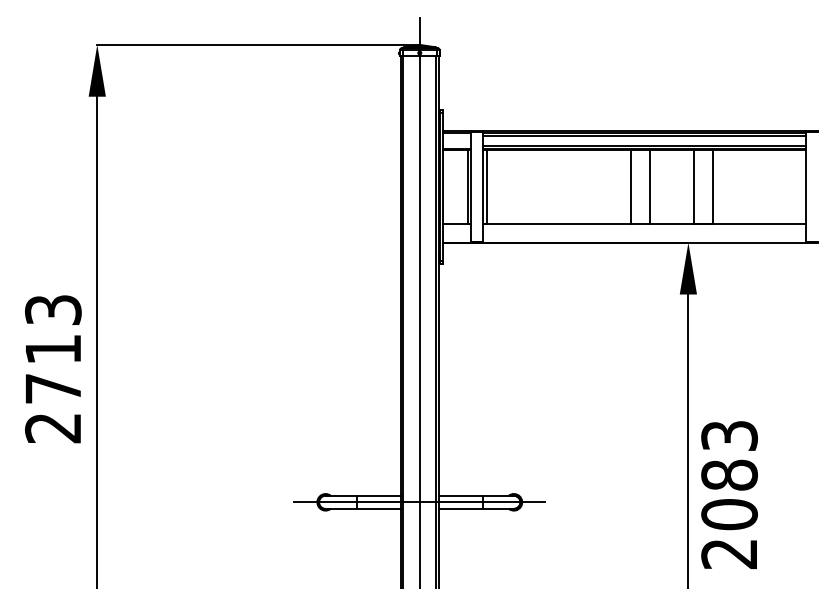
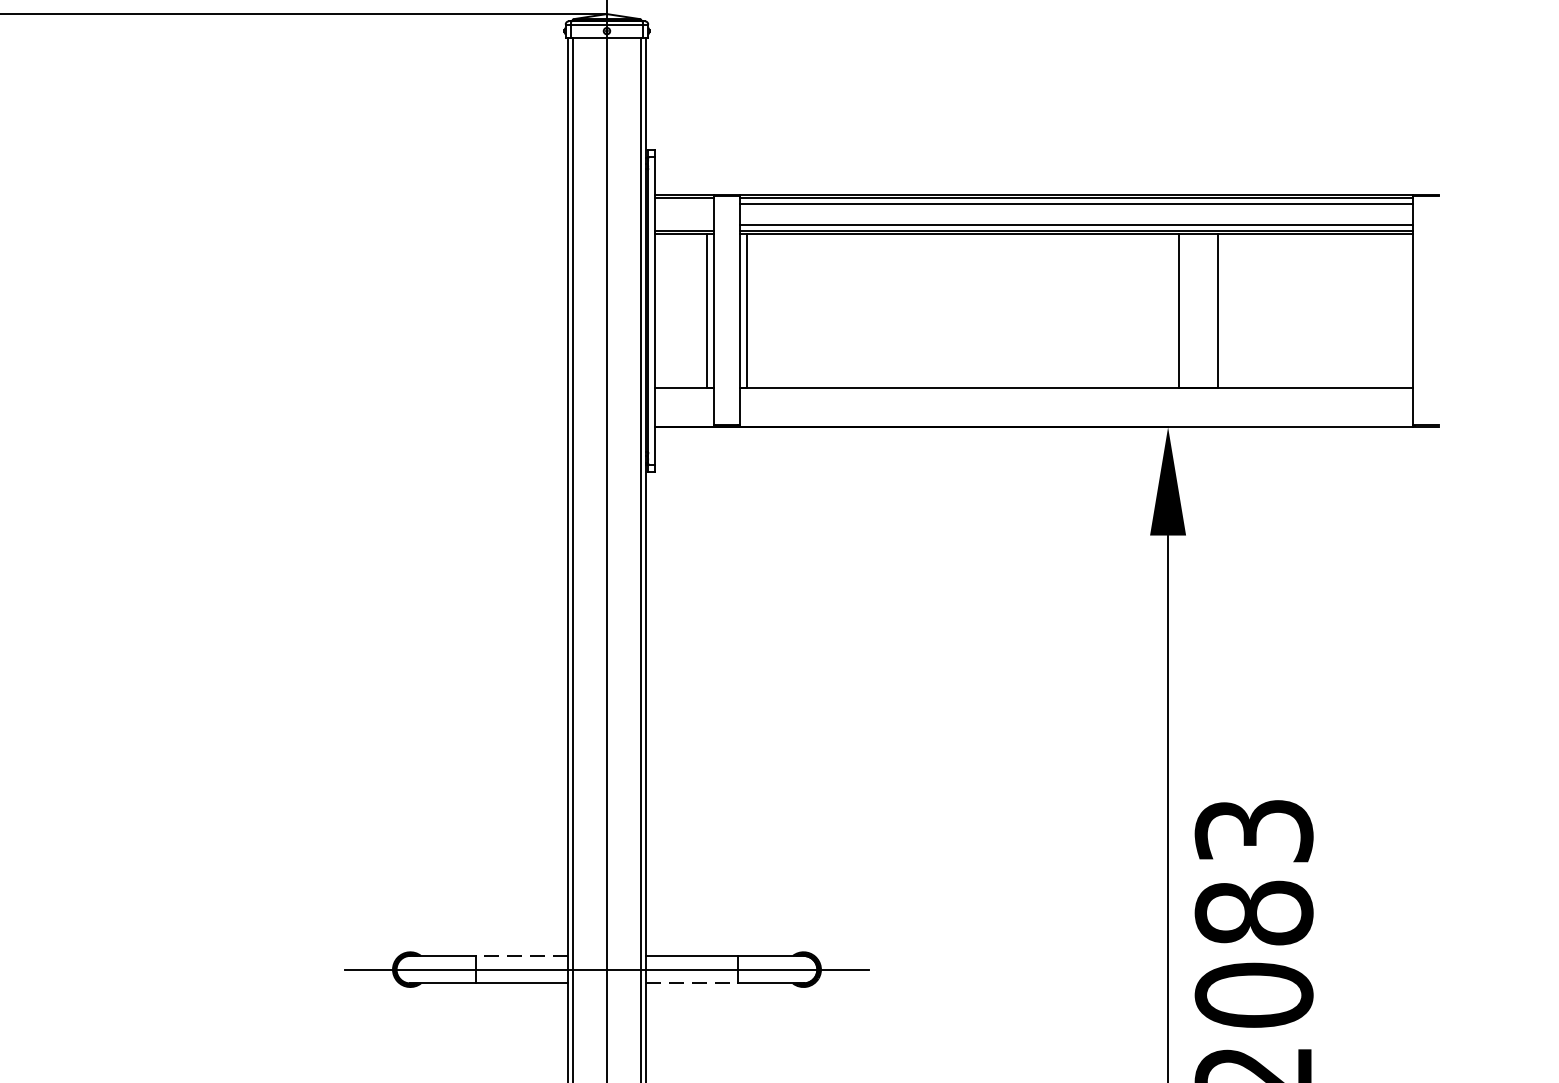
line: (630, 186) -> (1047, 309), removed
line: (649, 186) -> (1086, 309), removed
line: (379, 495) -> (522, 955), solid -> dashed
line: (460, 508) -> (692, 982), solid -> dashed

